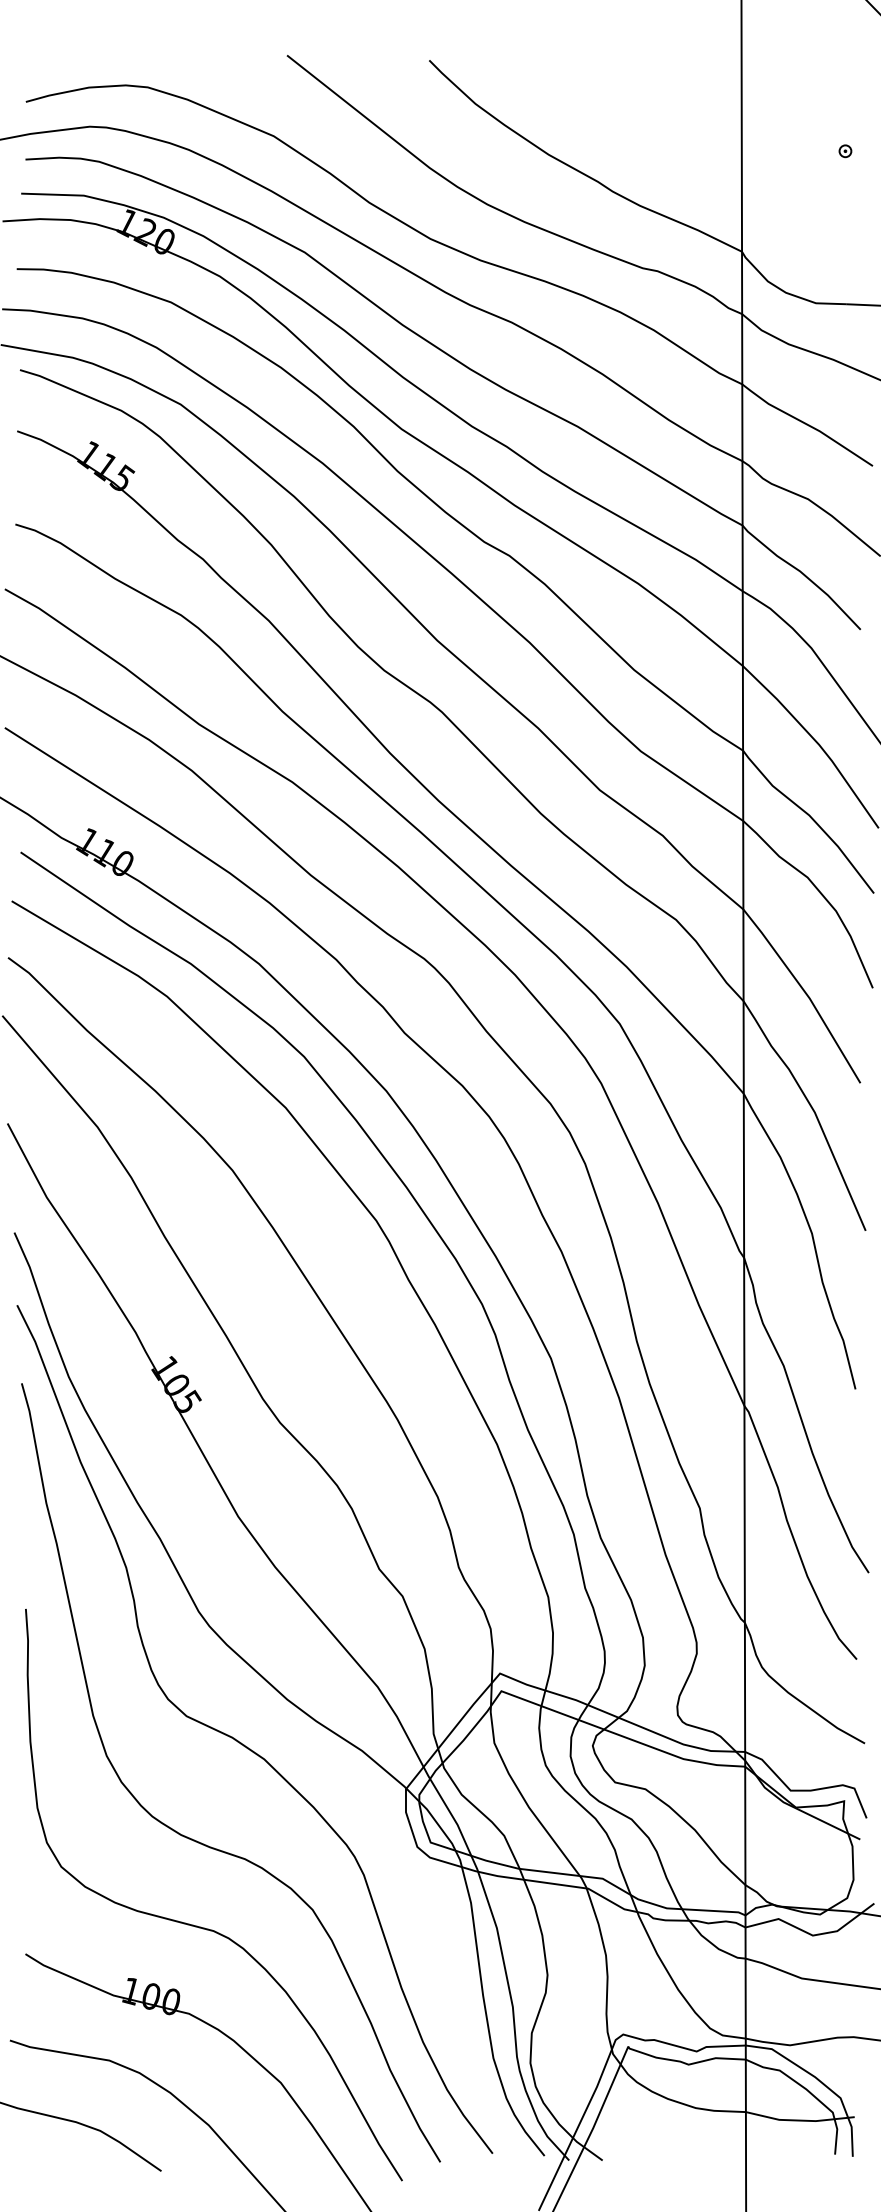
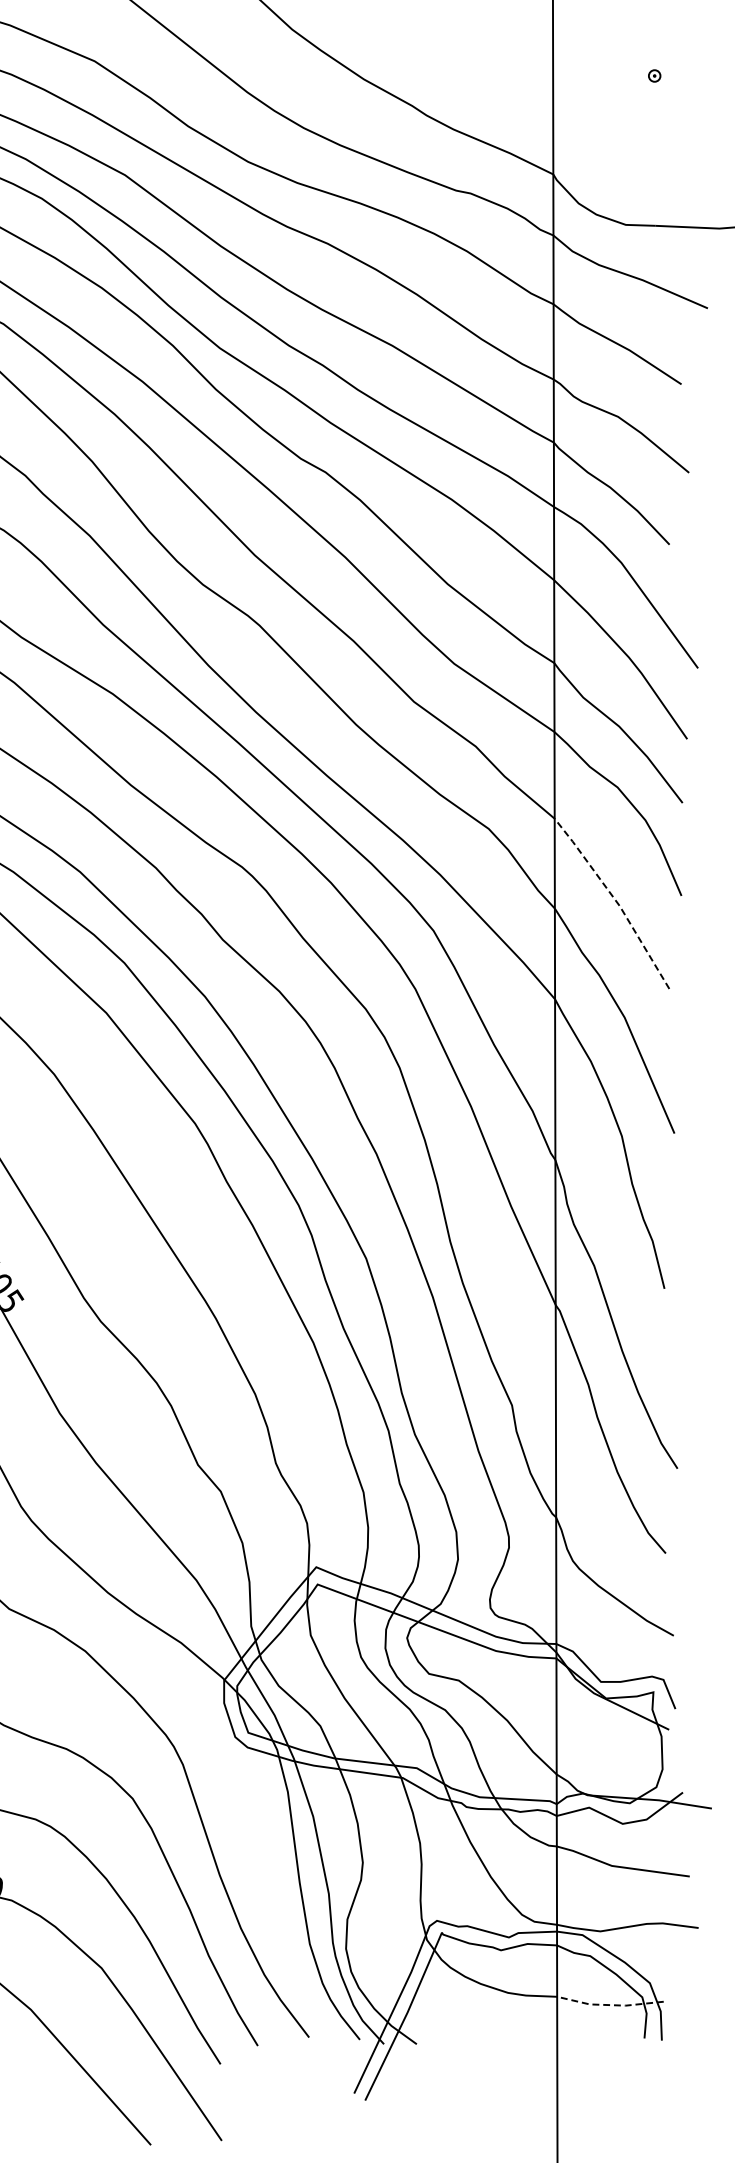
line: (805, 992) -> (615, 900), solid -> dashed
line: (800, 2120) -> (610, 2005), solid -> dashed

